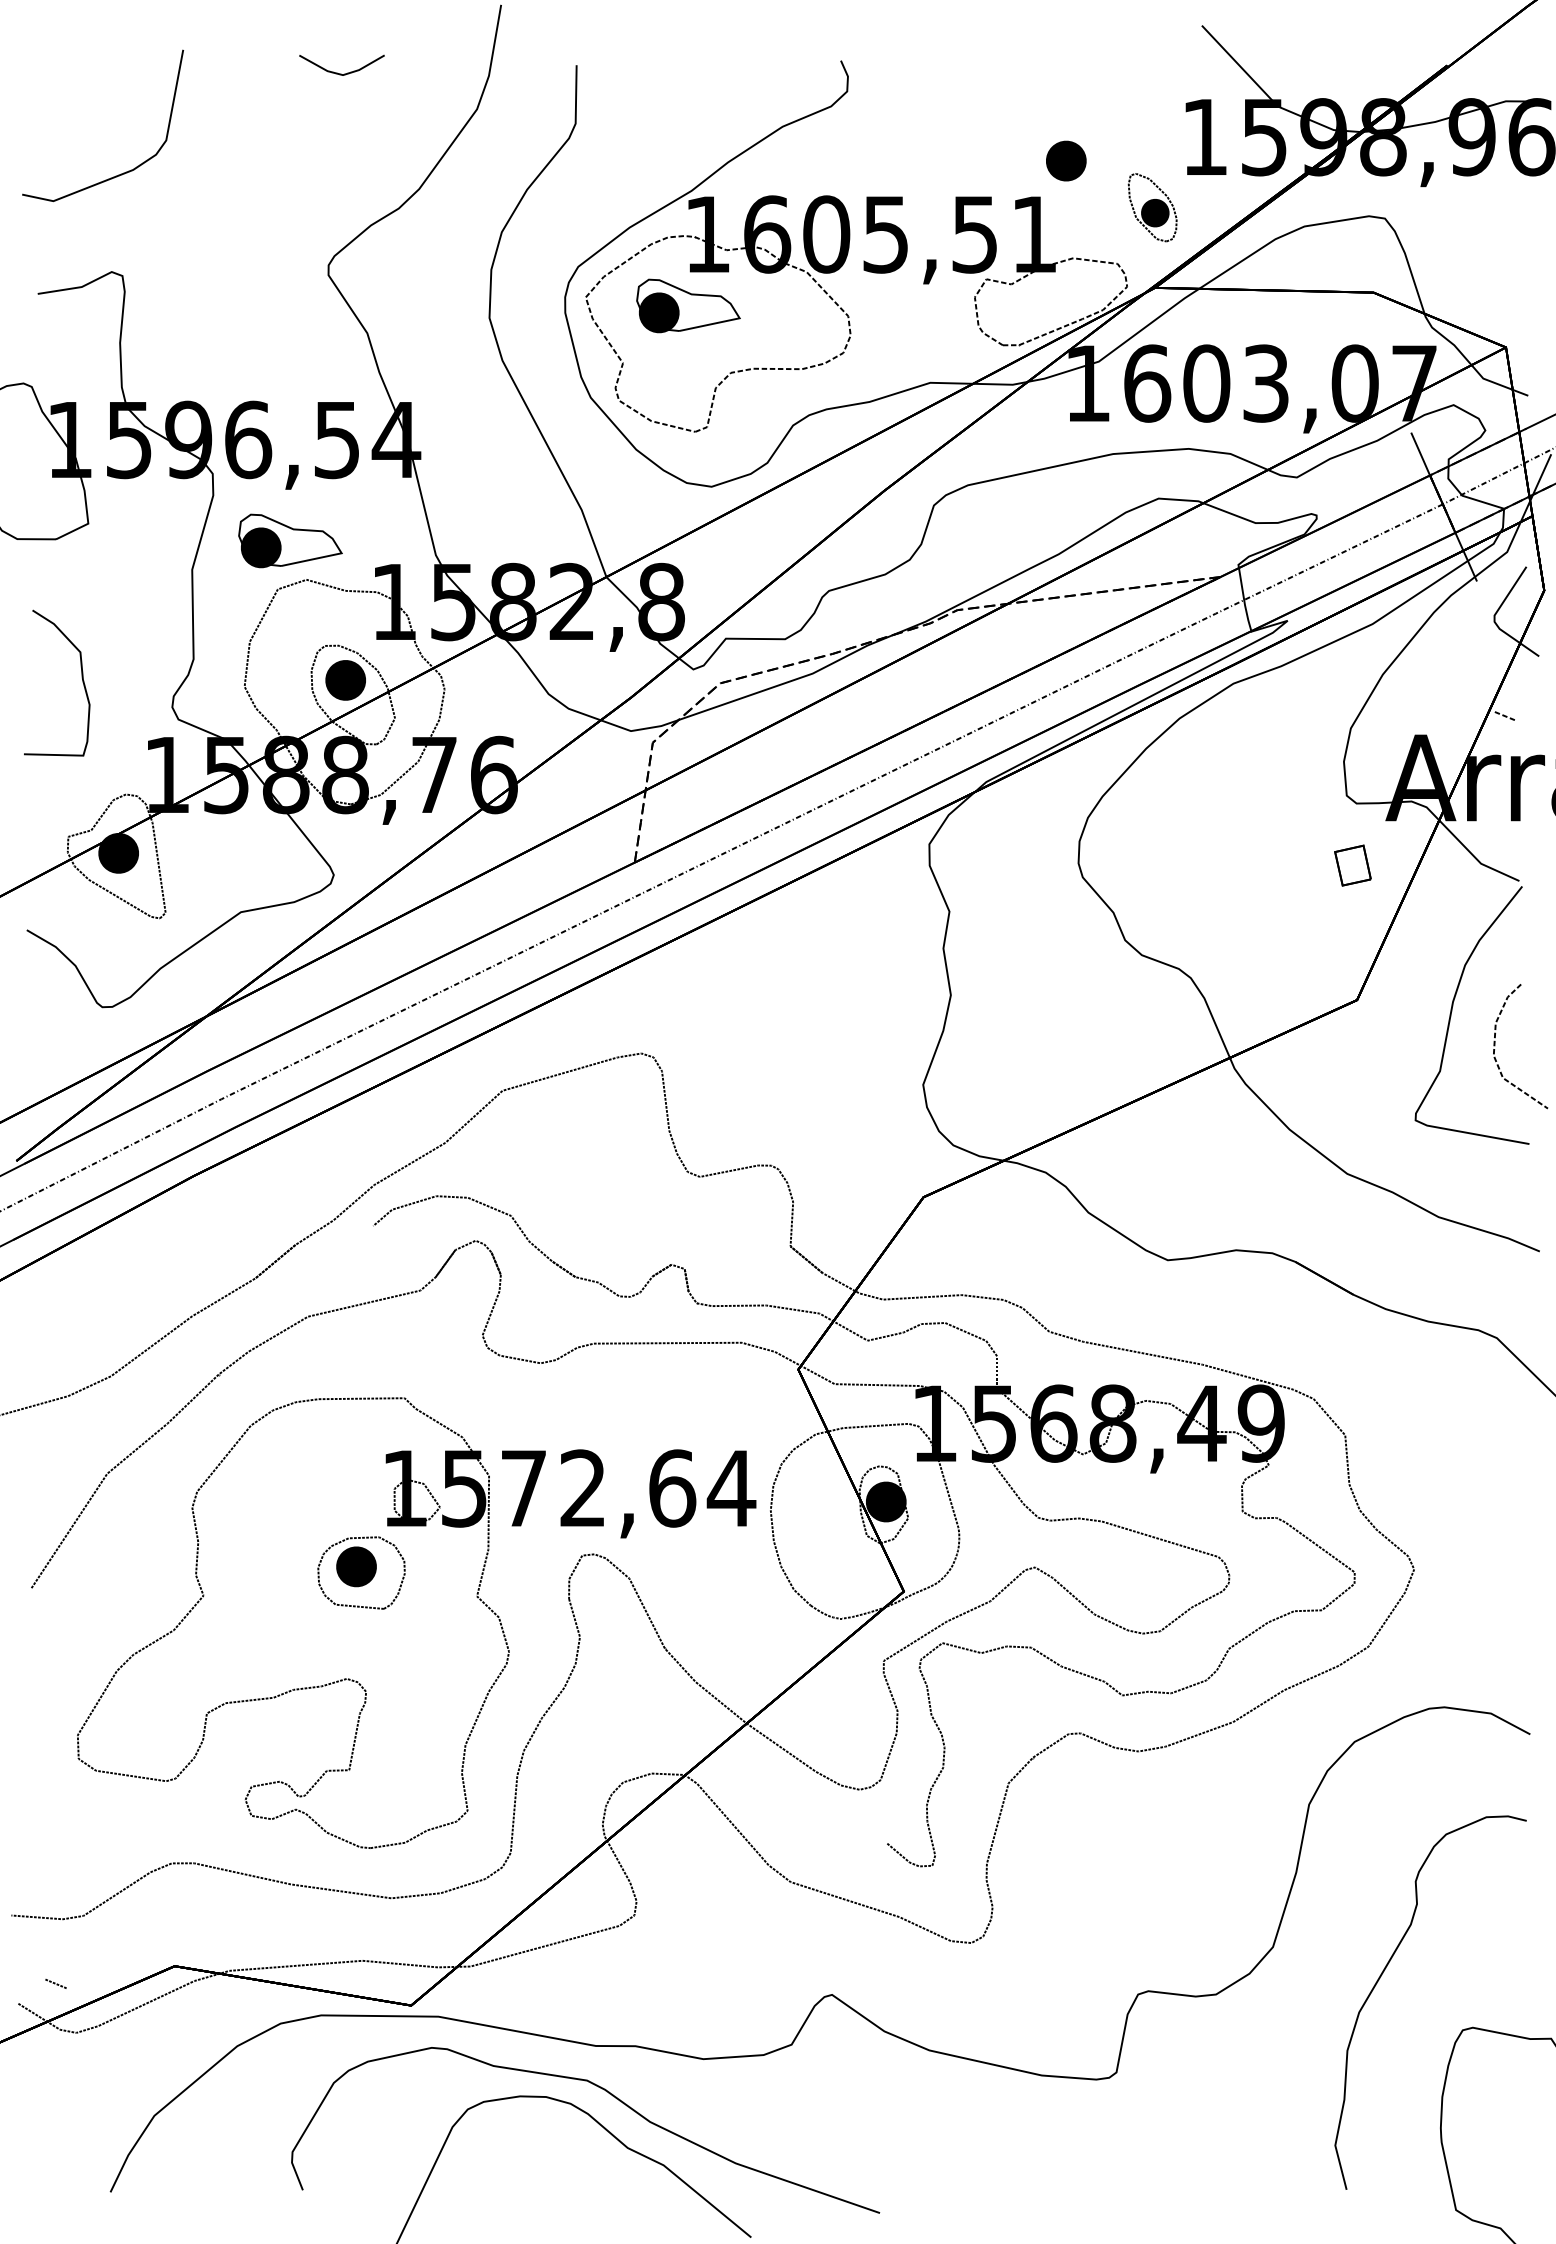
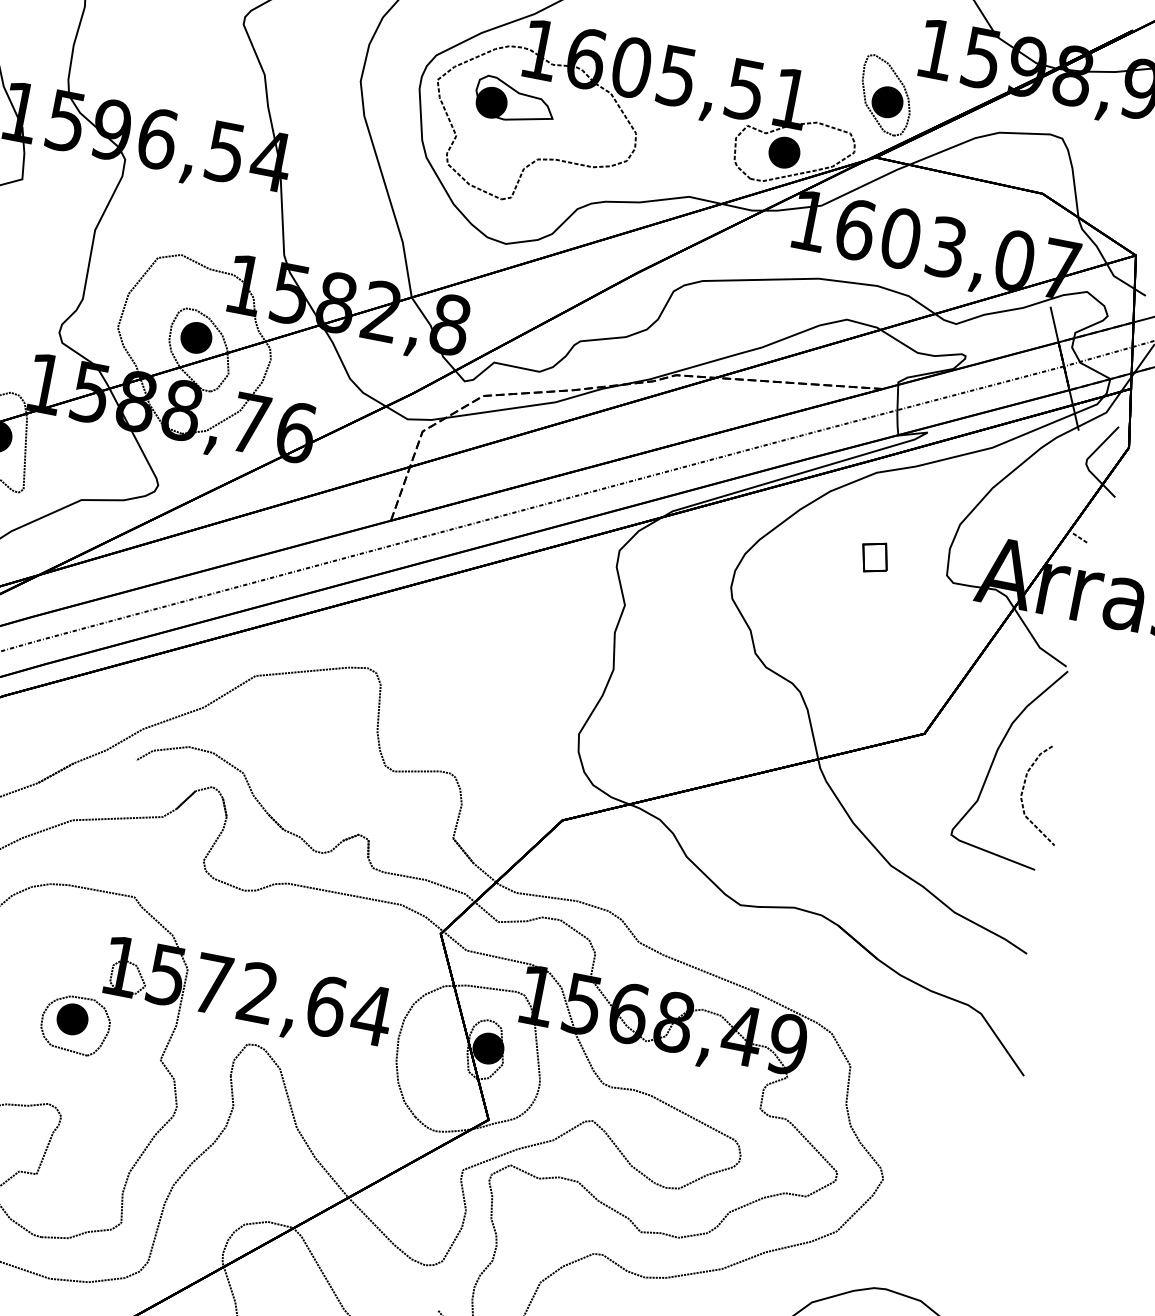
part: (1066, 160) -> (784, 152), moved
part: (1152, 207) -> (885, 95), size x1.43
part: (290, 540) -> (174, 222), removed
part: (1352, 865) -> (874, 557), moved

